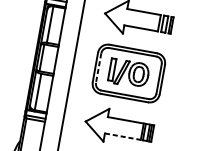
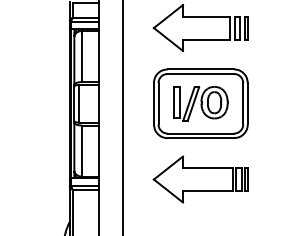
line: (98, 67) -> (158, 103), dashed -> solid
line: (123, 137) -> (208, 191), dashed -> solid

